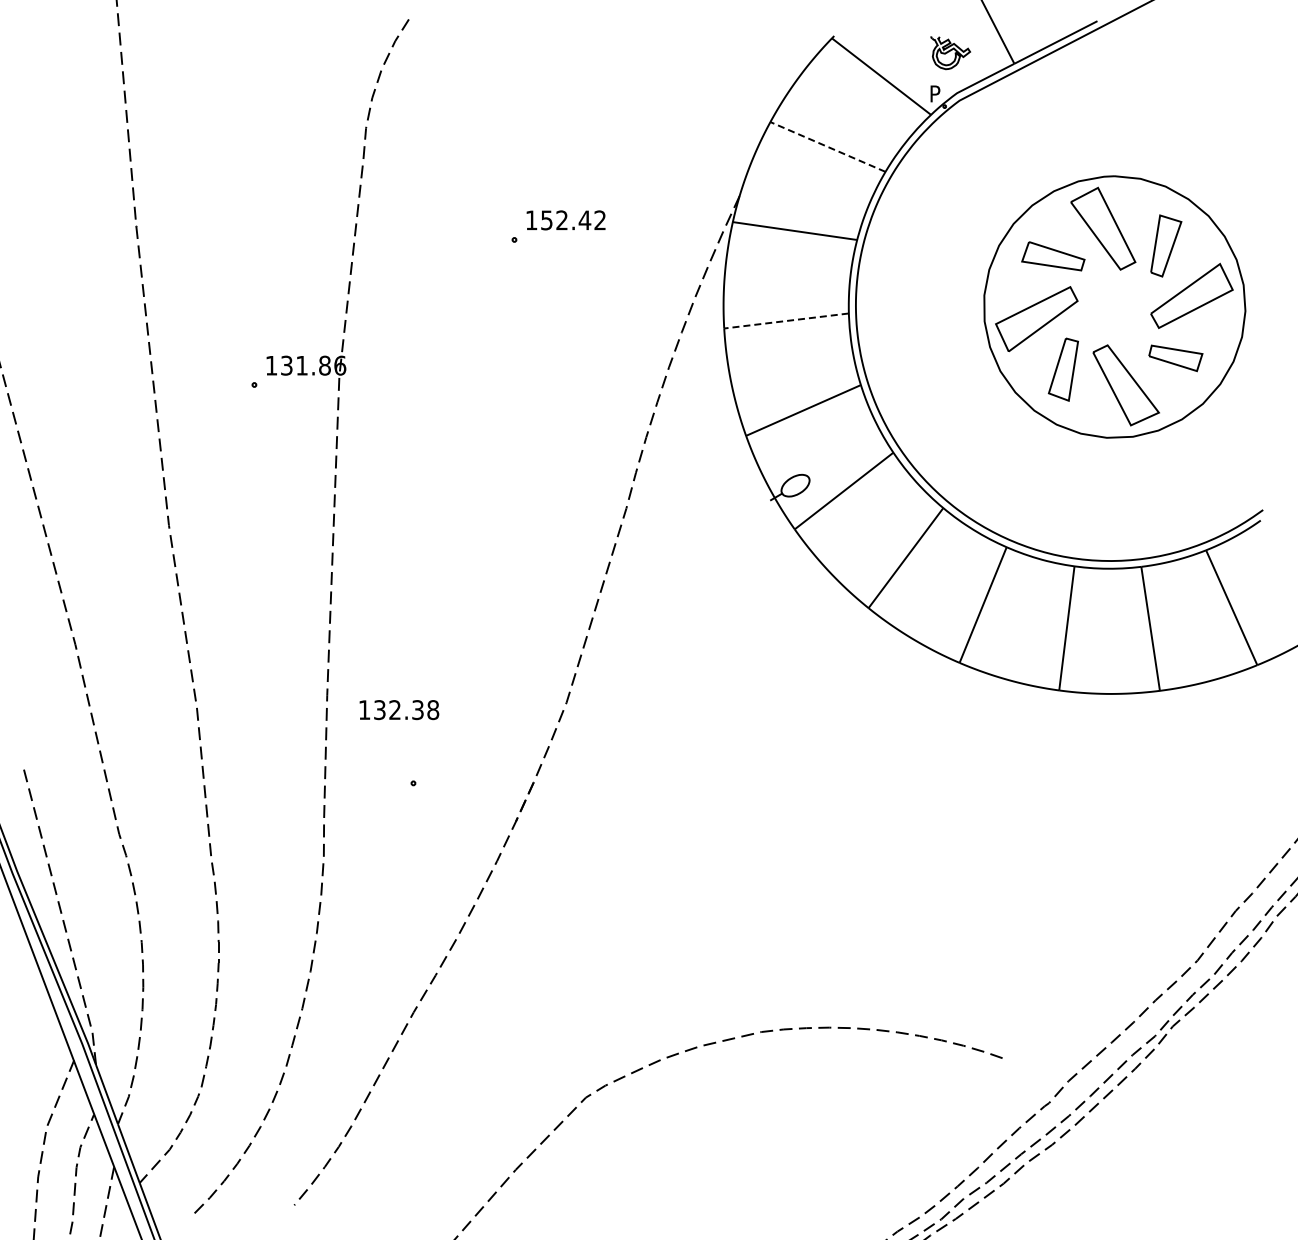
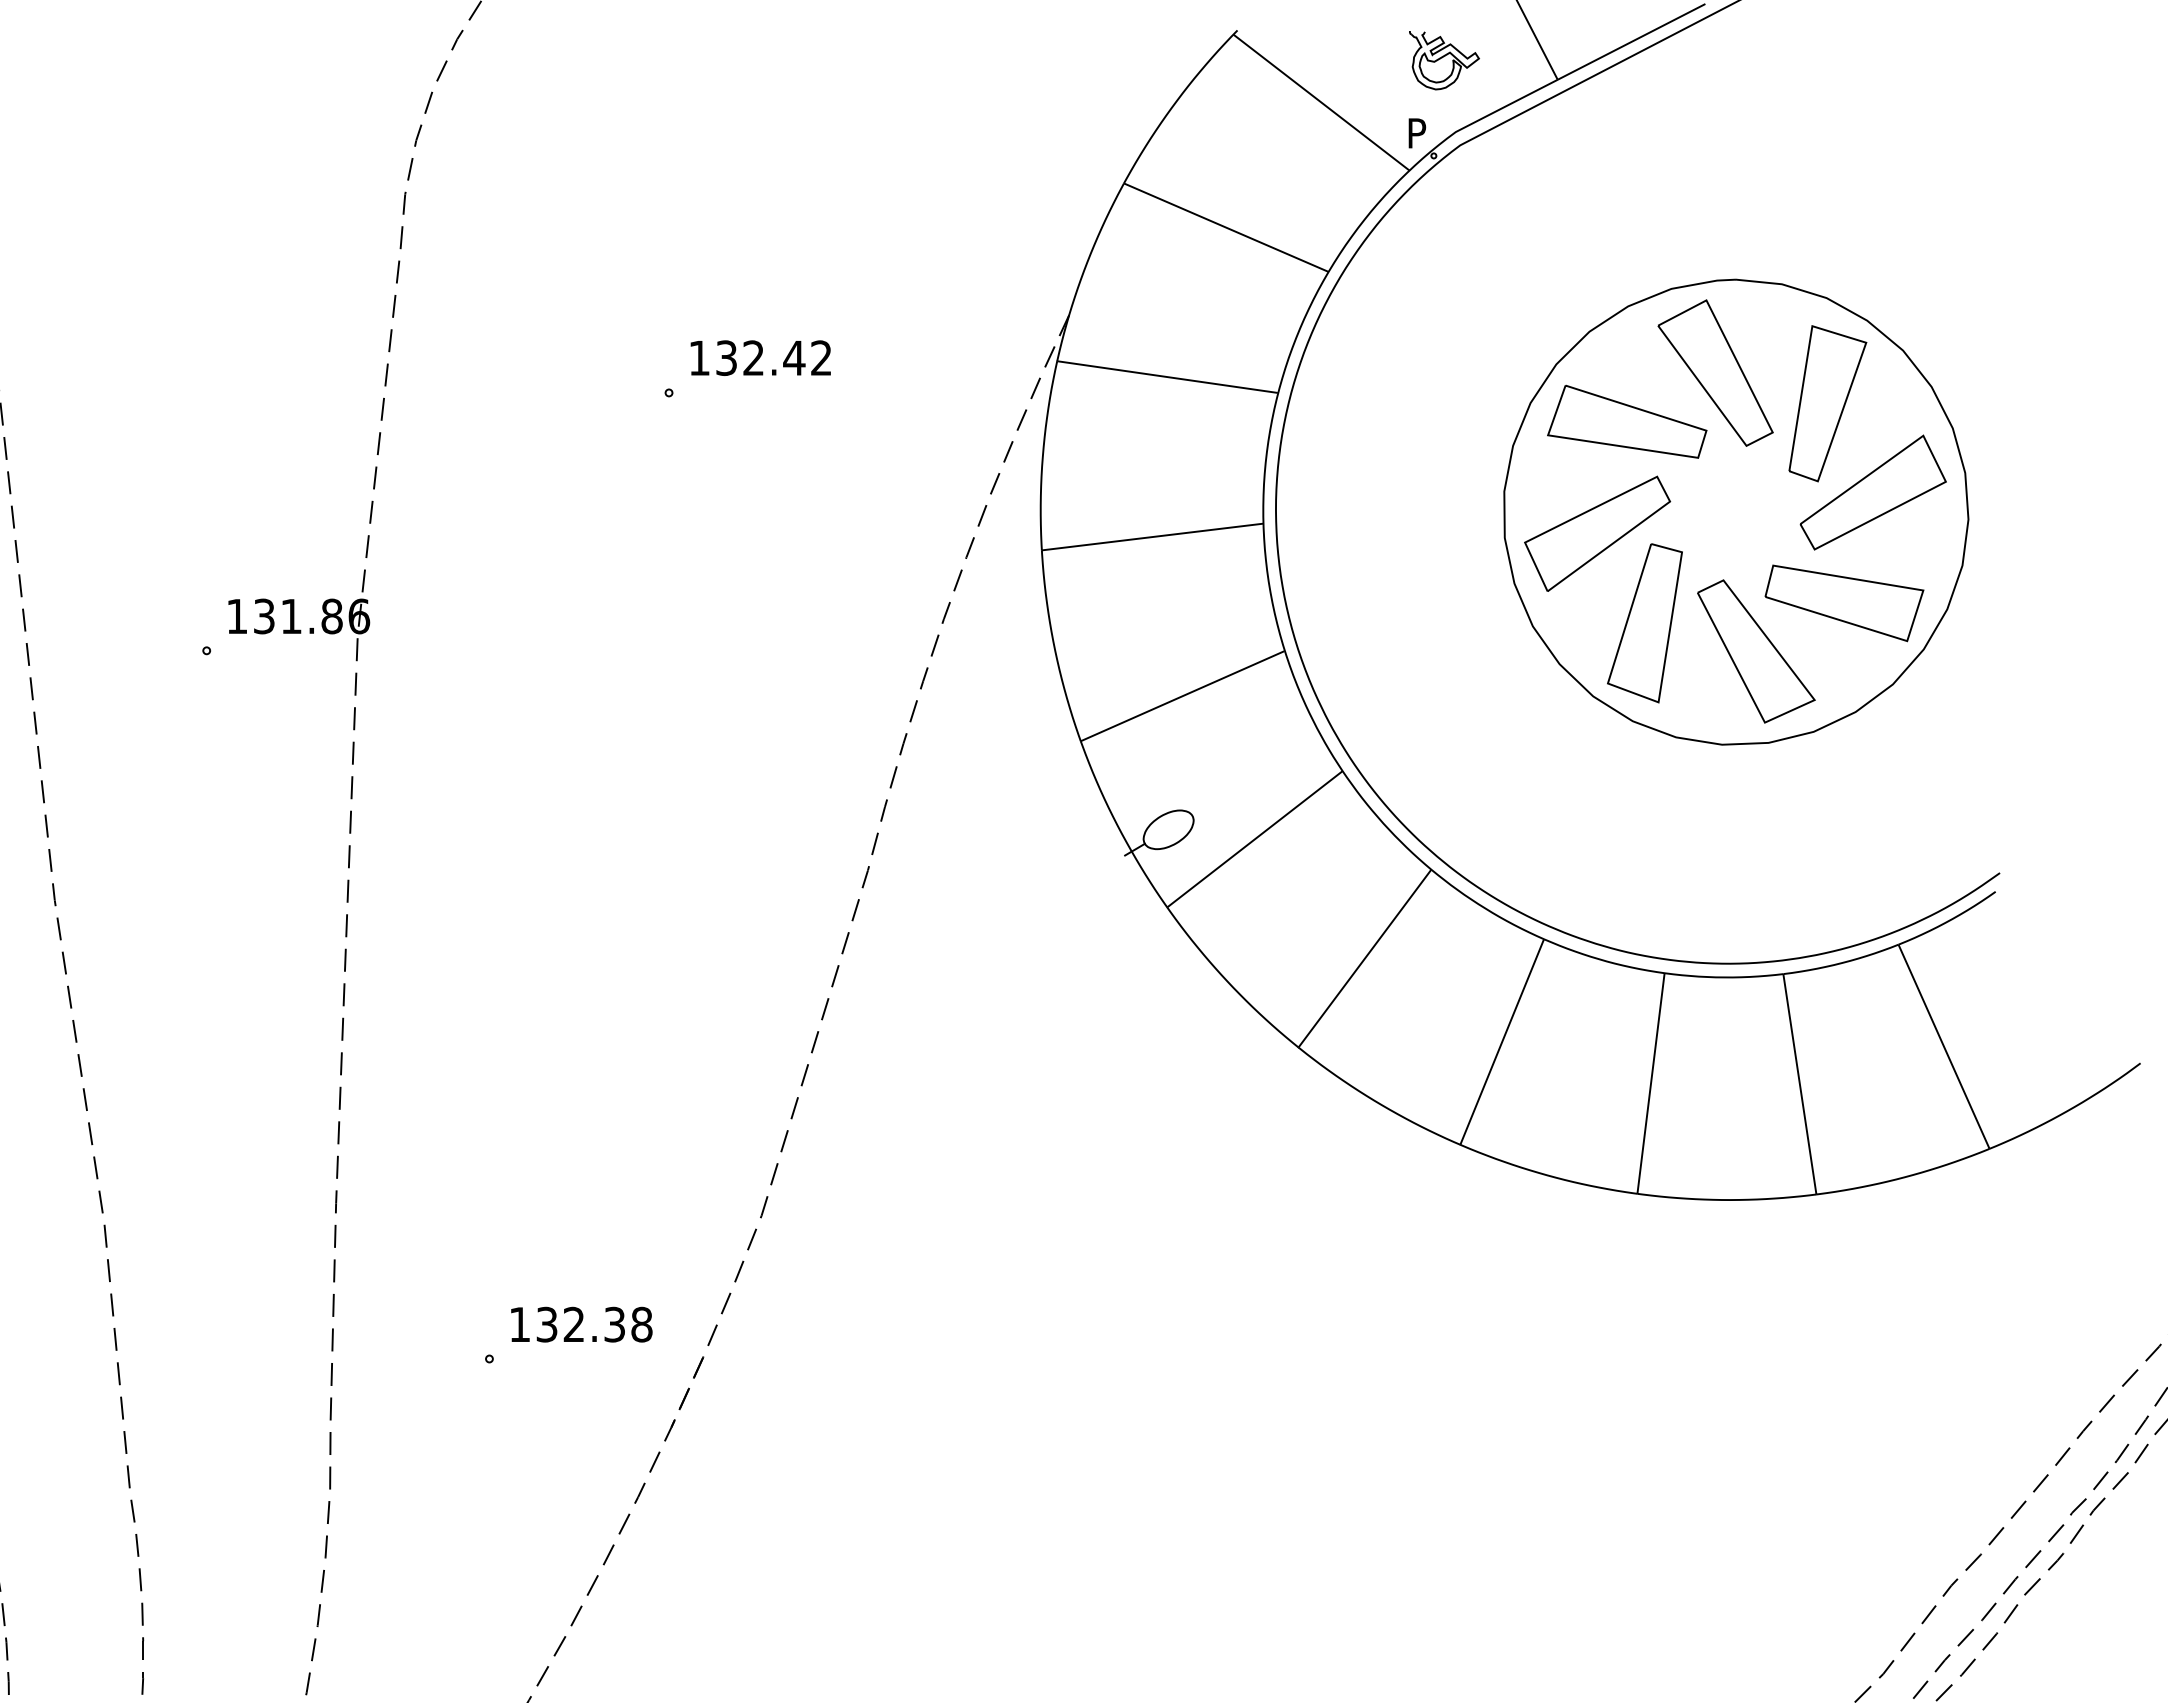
line: (827, 146) -> (1225, 226), dashed -> solid
text: (546, 219) -> (725, 356), 152.42 -> 132.42
part: (1165, 245) -> (1826, 402), size x1.43
part: (1052, 256) -> (1625, 422), size x1.43
line: (786, 321) -> (1152, 537), dashed -> solid
part: (1175, 358) -> (1844, 603), size x1.67
part: (1063, 369) -> (1645, 623), size x1.43
text: (399, 710) -> (581, 1325), moved

